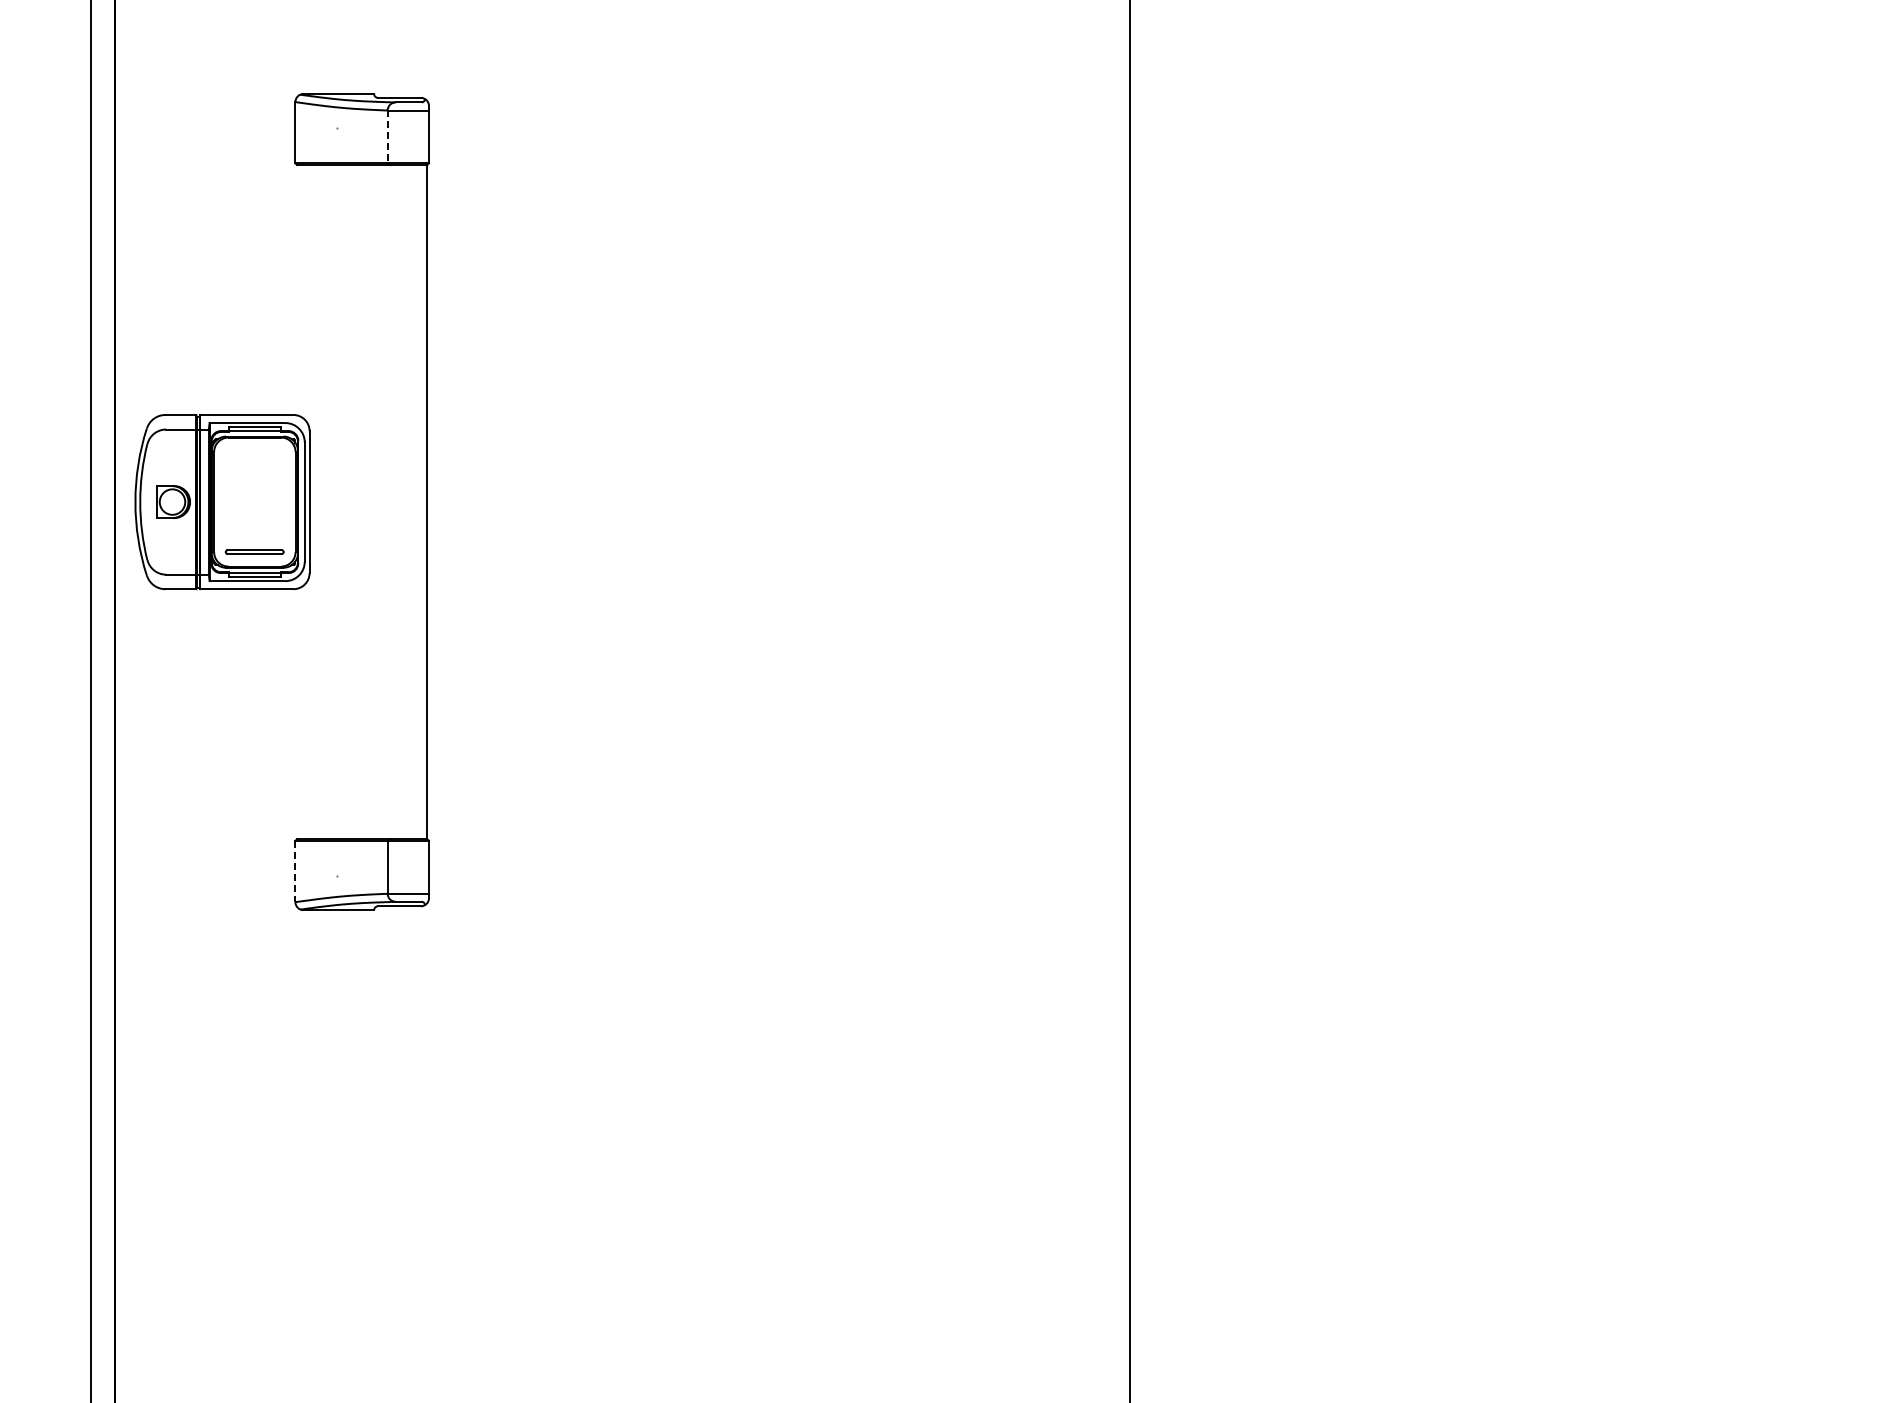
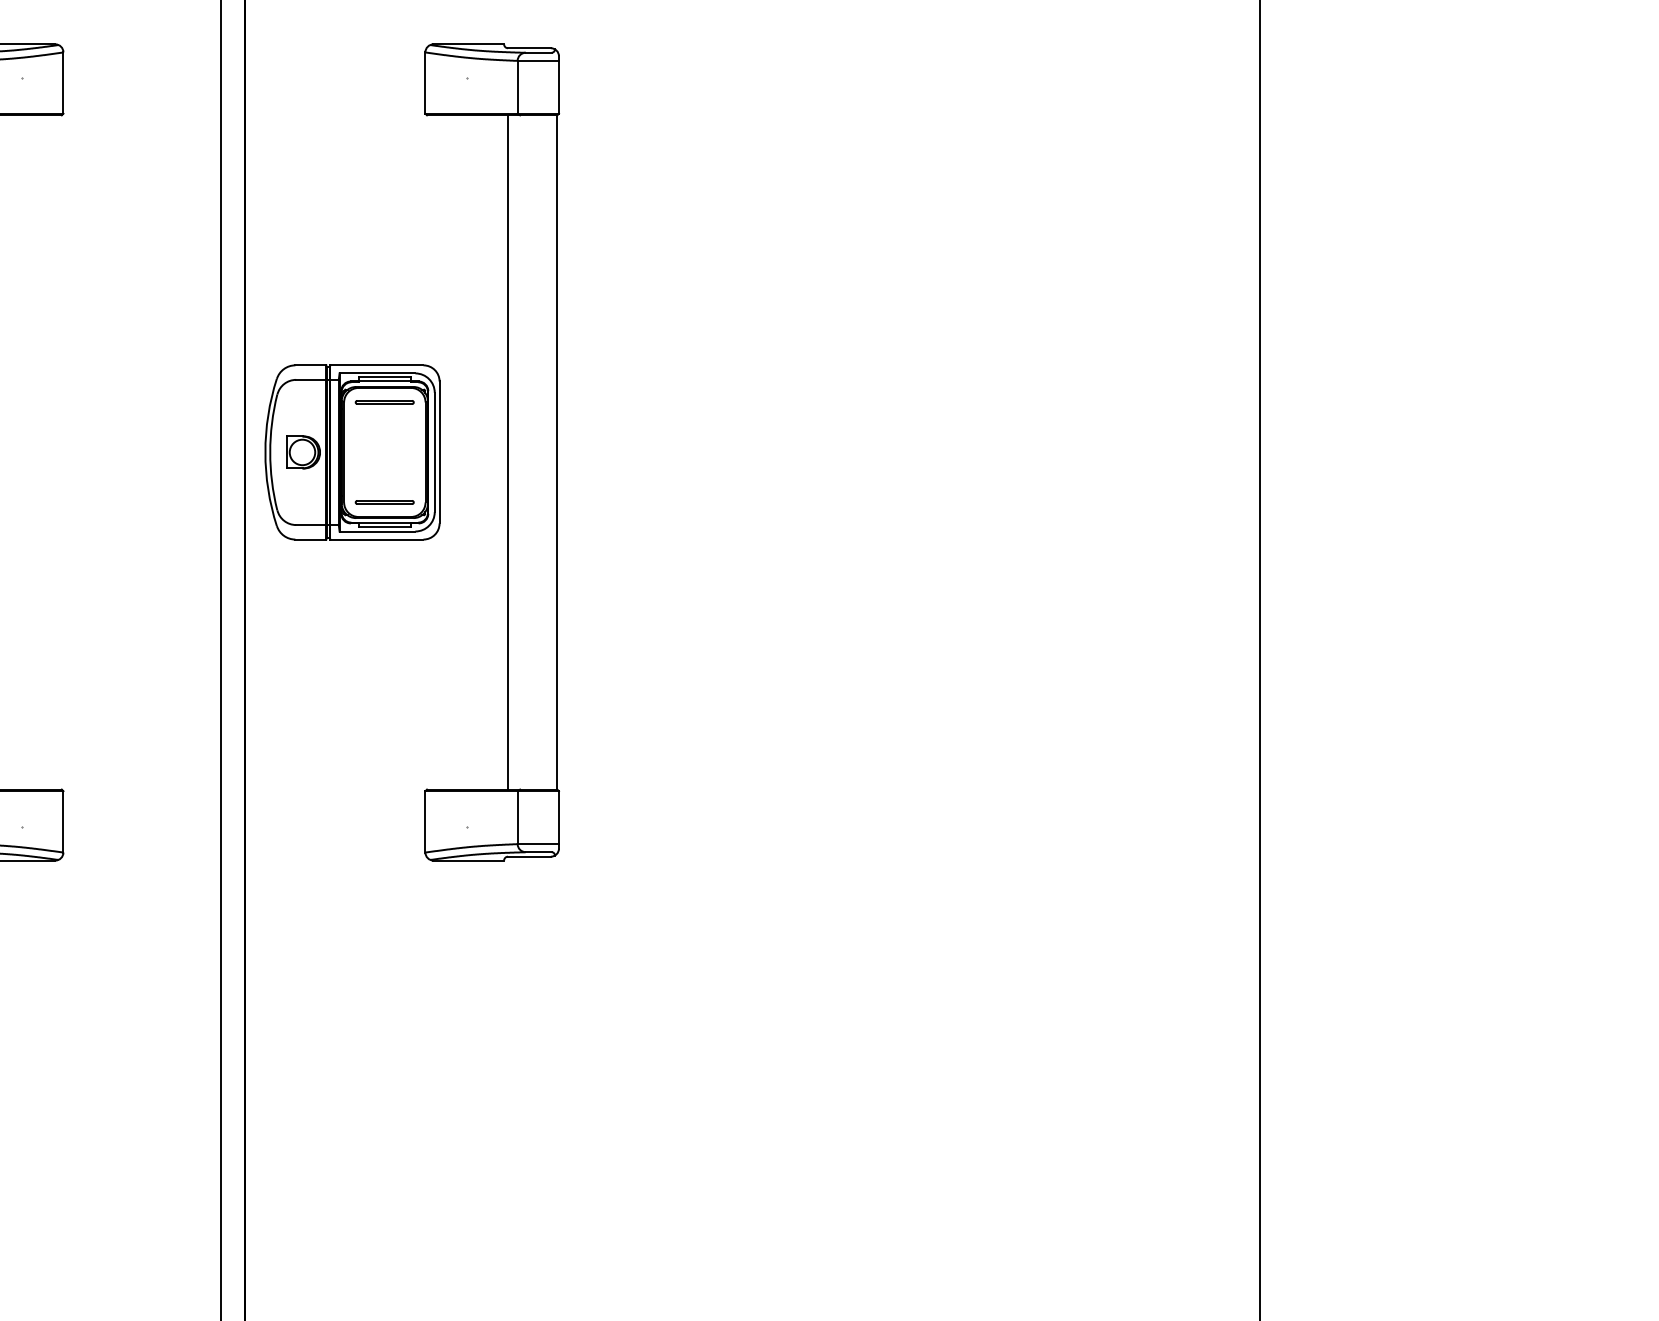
line: (387, 137) -> (517, 87), dashed -> solid
part: (254, 451) -> (384, 401), added
line: (378, 501) -> (508, 451), added
line: (295, 871) -> (425, 821), dashed -> solid

